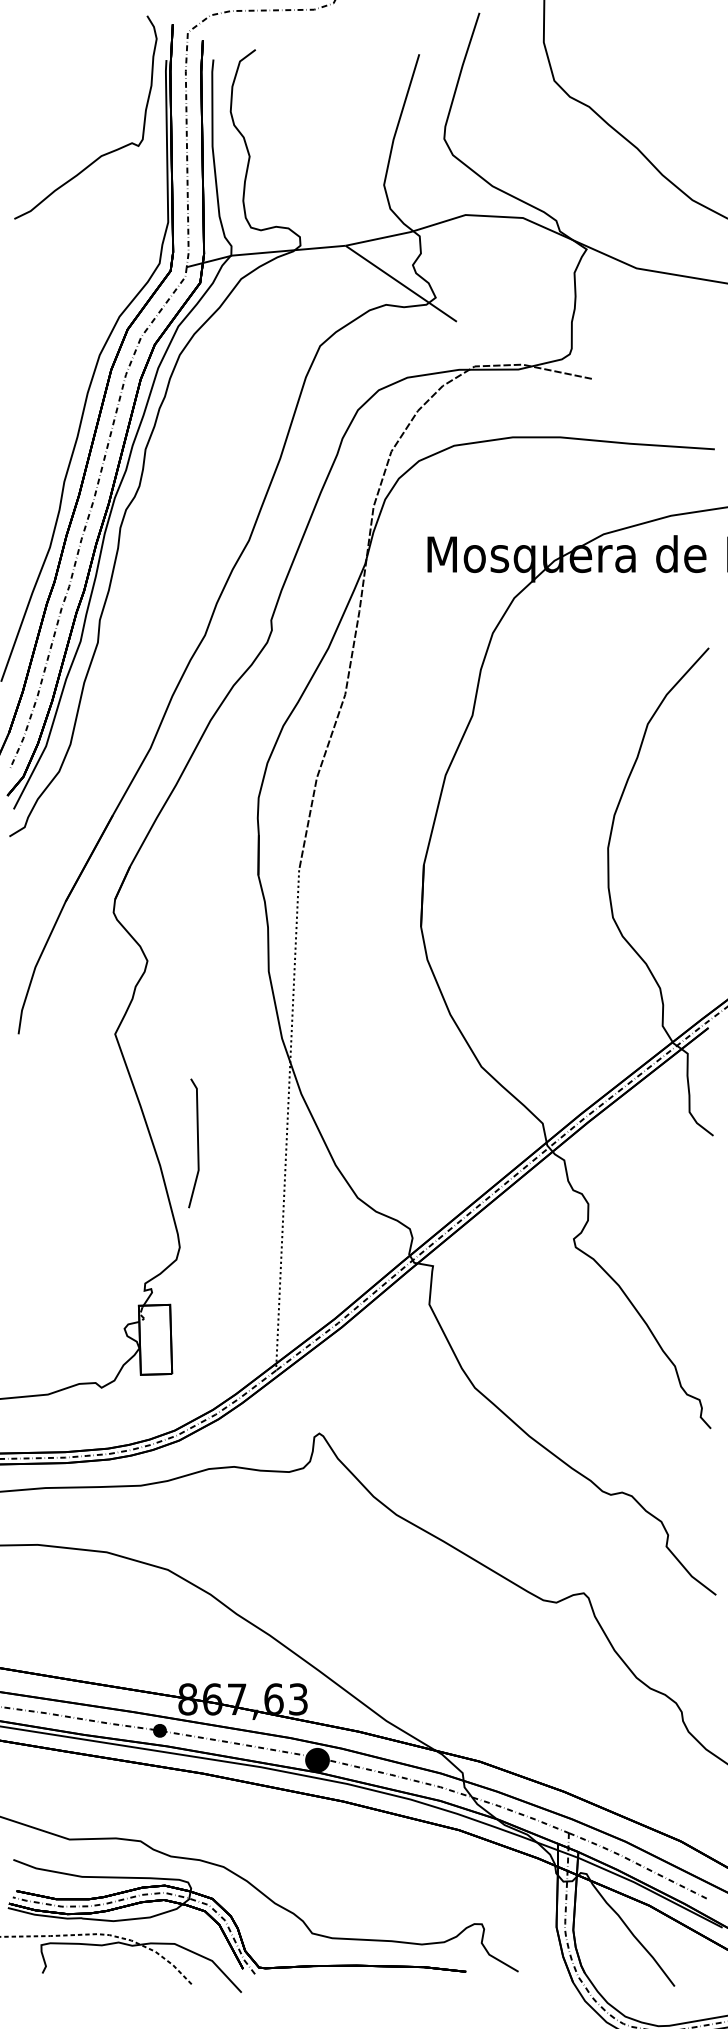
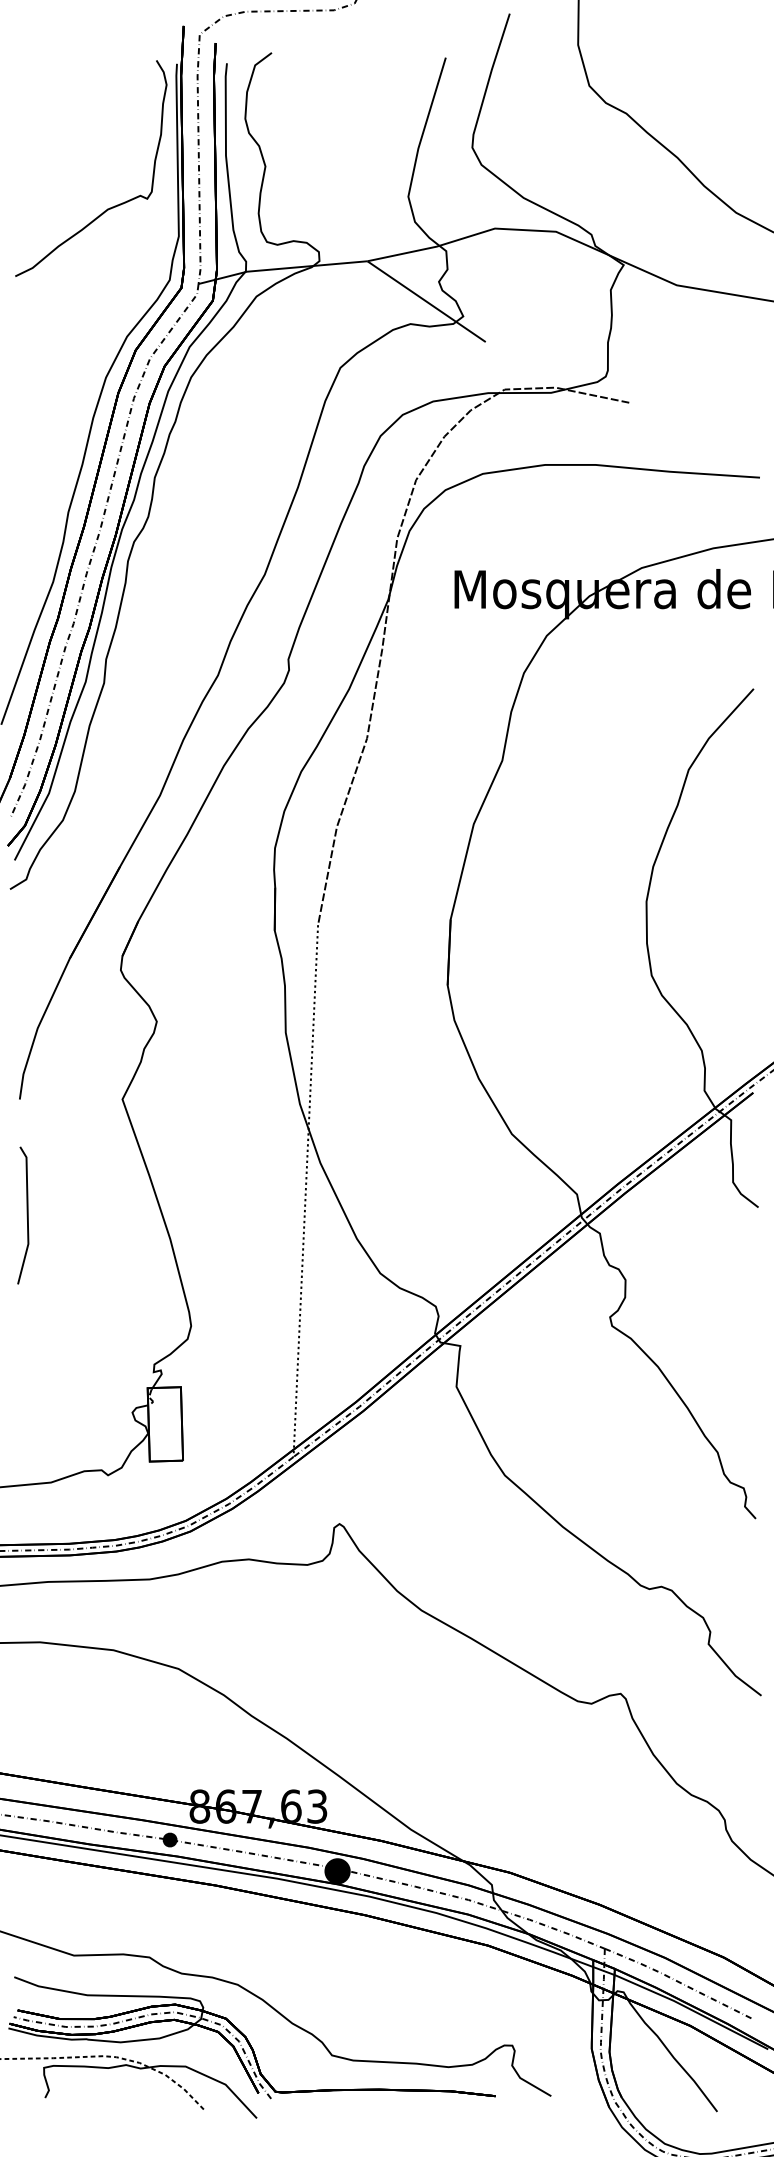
curve: (104, 153) -> (111, 206), moved
line: (197, 1143) -> (27, 1215), moved

